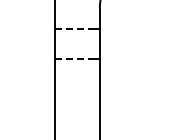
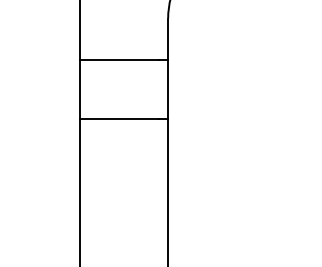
line: (75, 29) -> (120, 60), dashed -> solid
line: (74, 59) -> (118, 119), dashed -> solid

